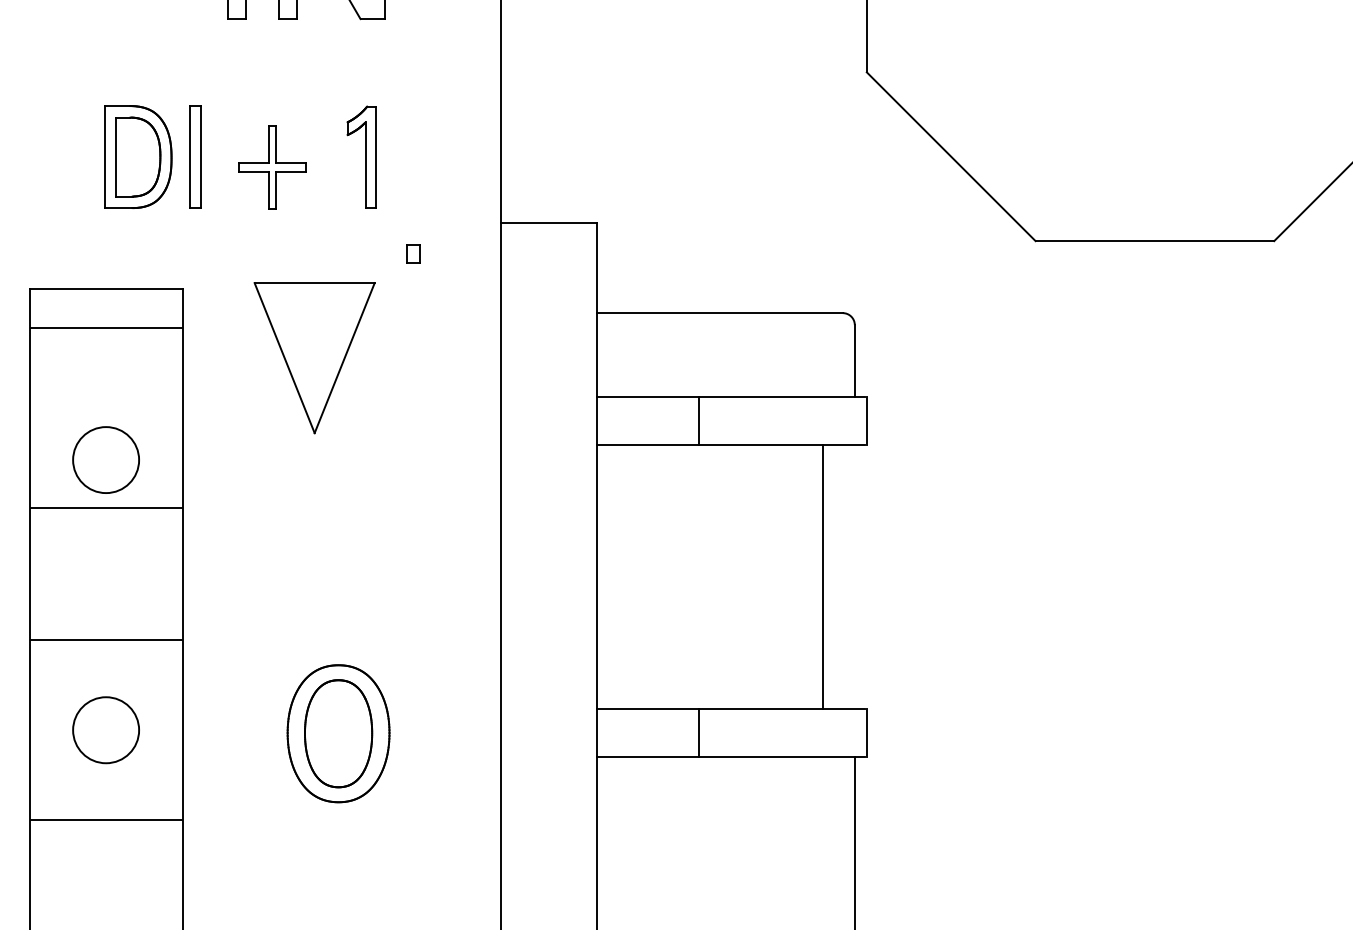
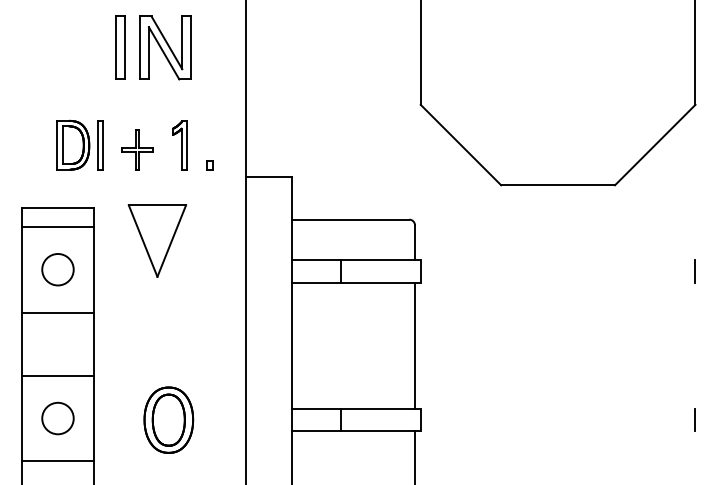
part: (413, 254) -> (209, 165), moved
circle: (105, 459) -> (57, 269), moved
line: (824, 577) -> (415, 345), moved

